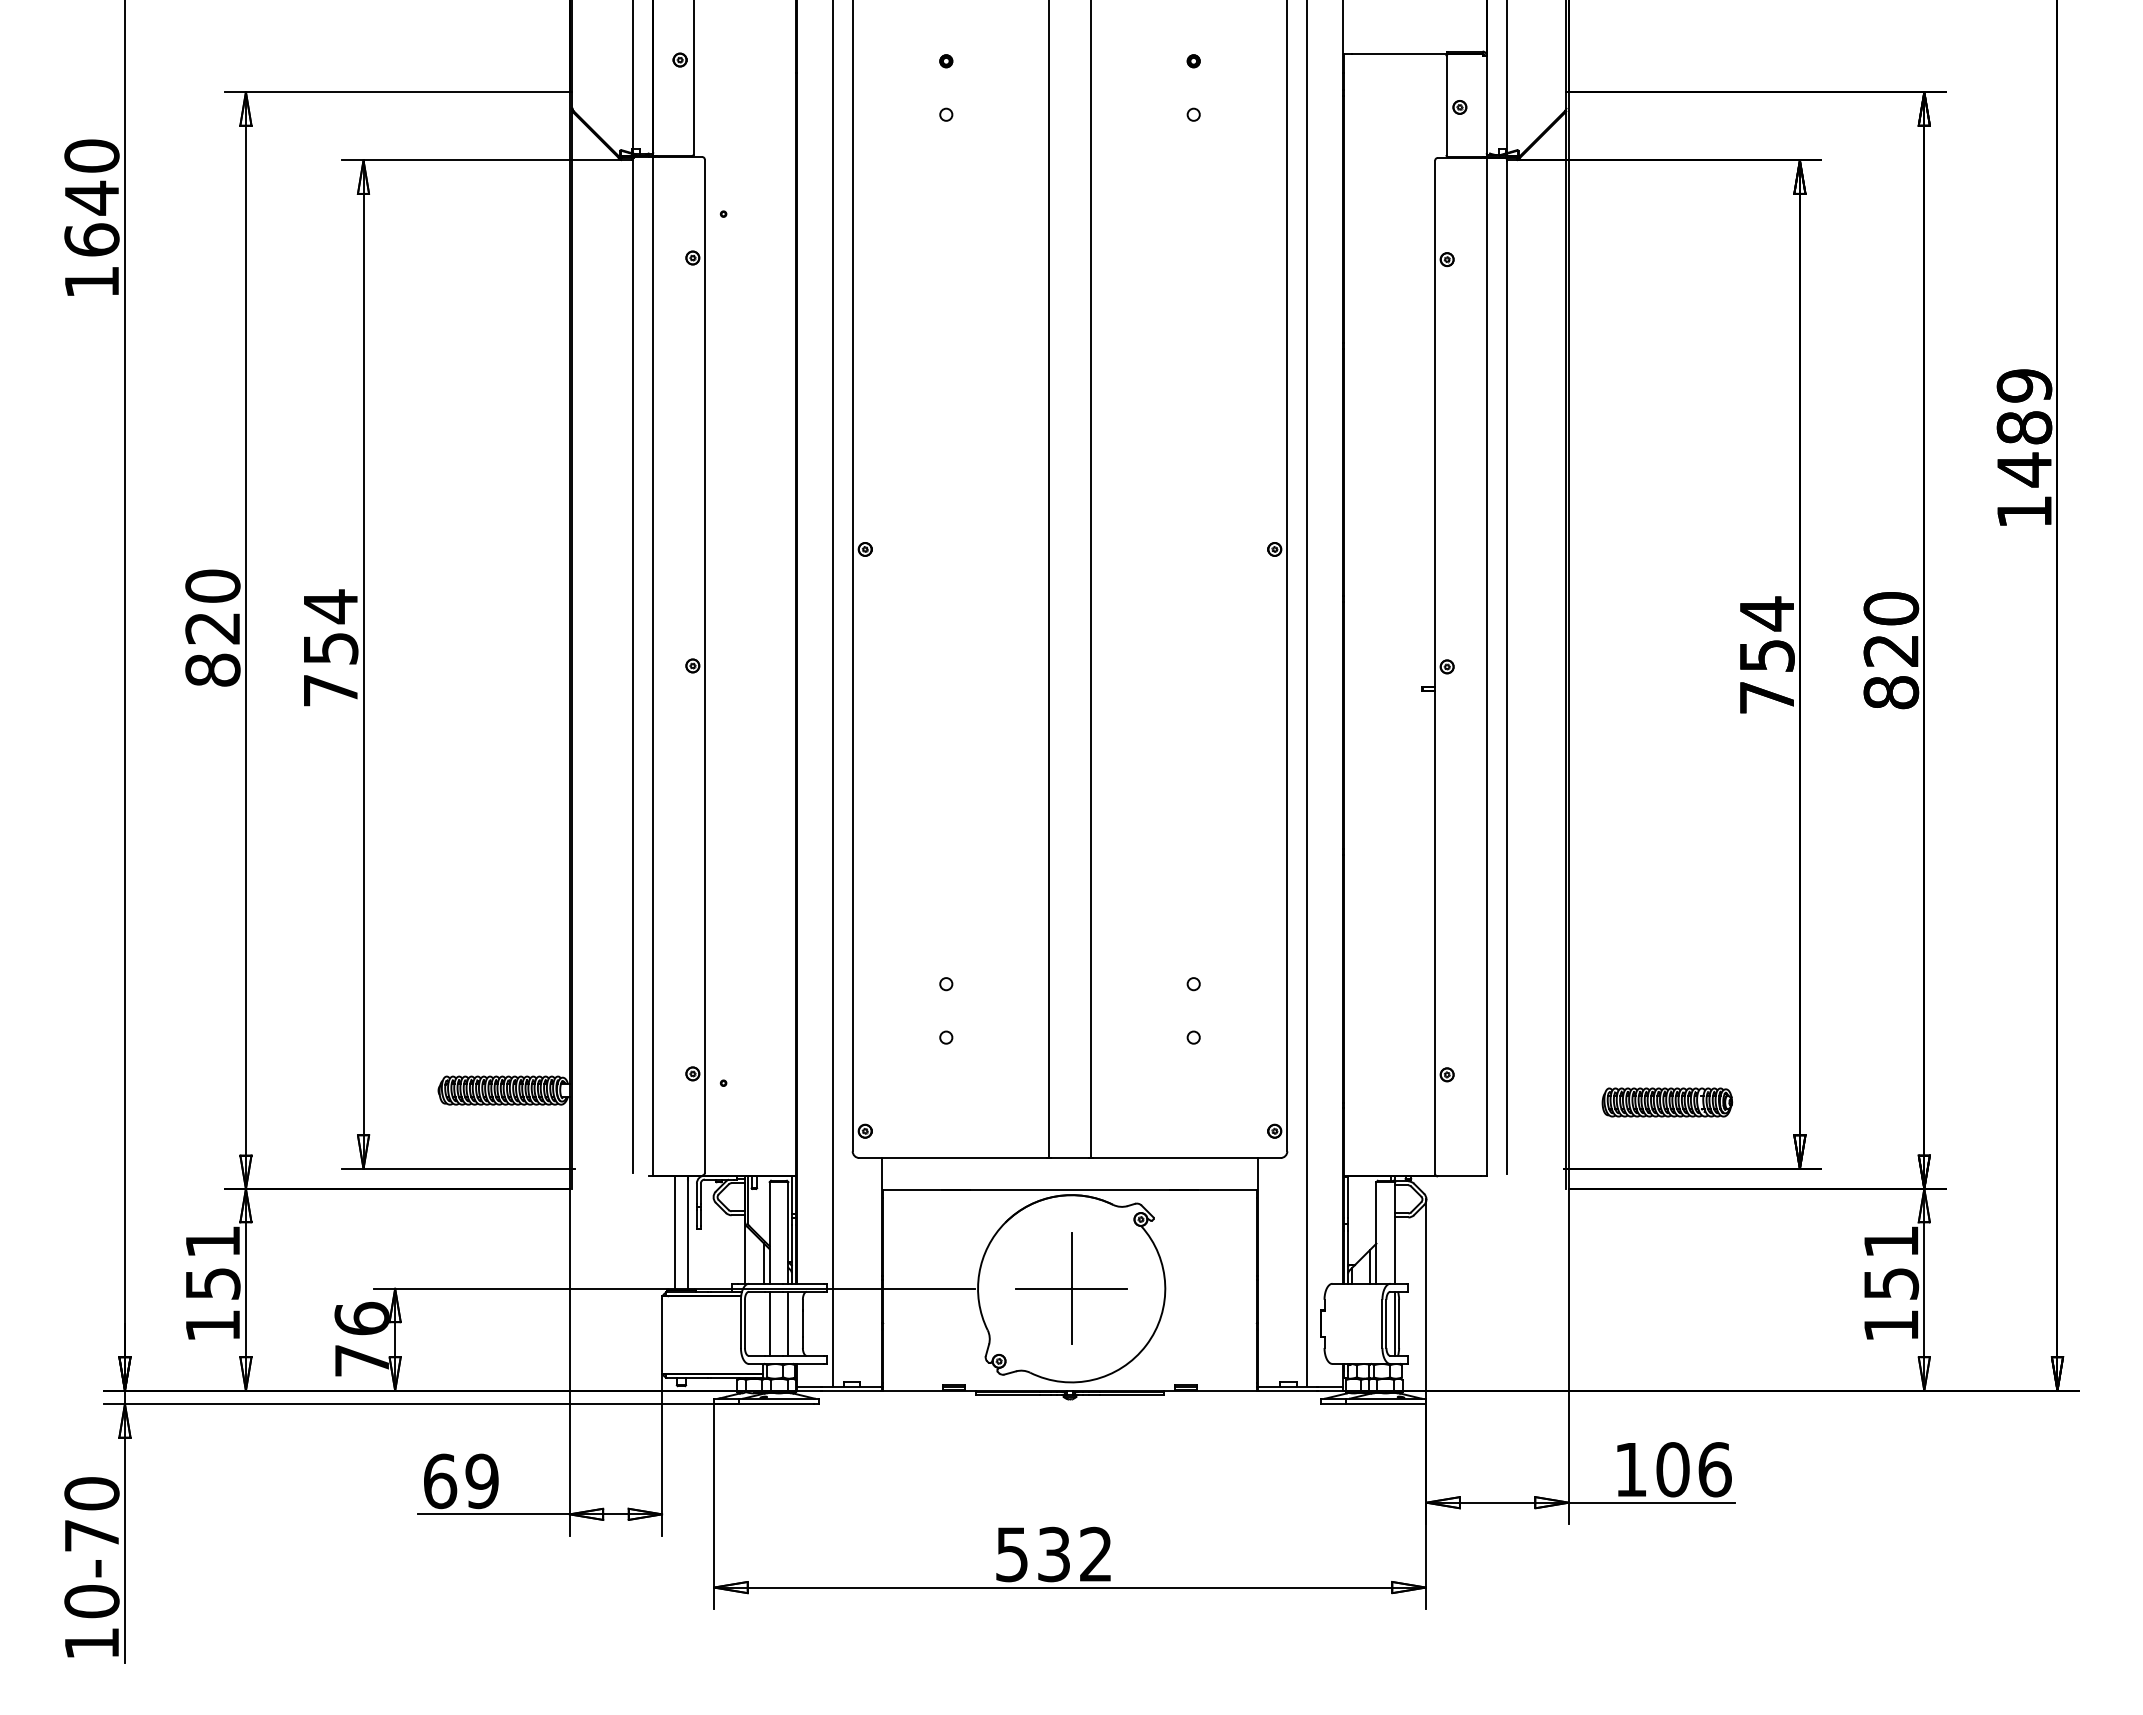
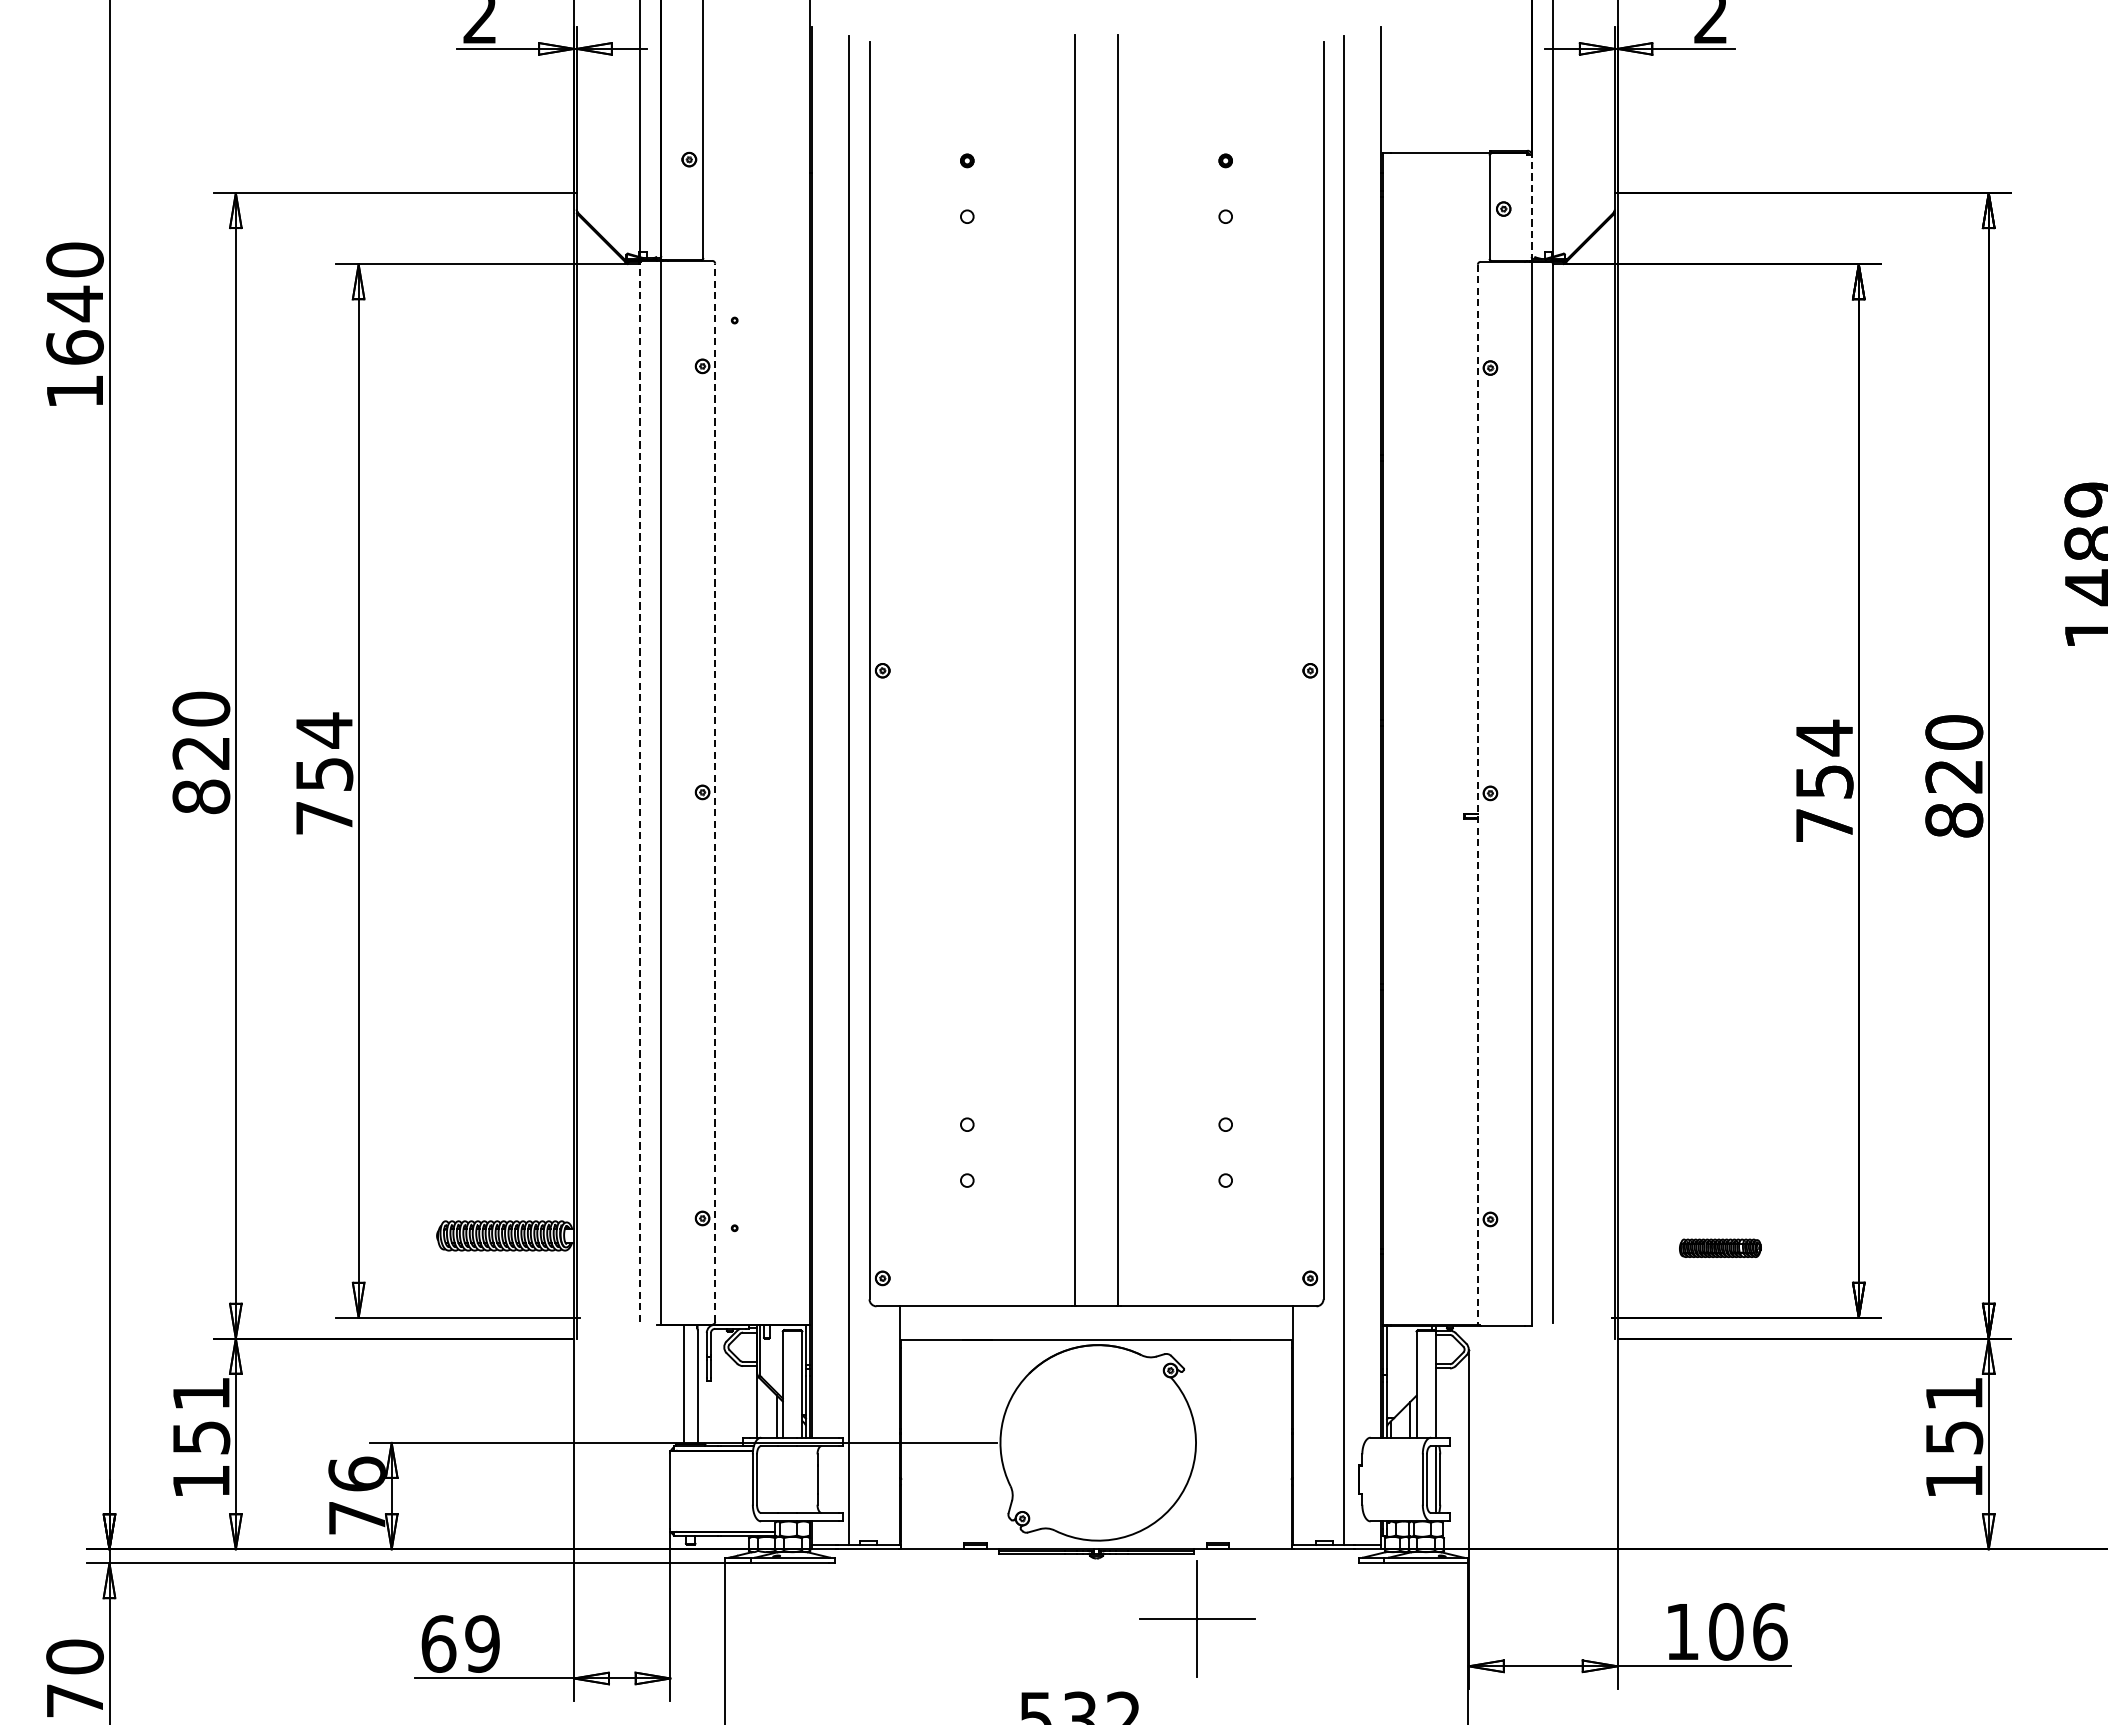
line: (1486, 106) -> (1531, 208), solid -> dashed
line: (632, 666) -> (639, 792), solid -> dashed
line: (704, 666) -> (714, 792), solid -> dashed
line: (1435, 667) -> (1478, 794), solid -> dashed
part: (1667, 1102) -> (1720, 1248), size x0.6
part: (1071, 1288) -> (1197, 1619), moved
line: (769, 1323) -> (782, 1479), removed
line: (788, 1323) -> (802, 1479), removed

